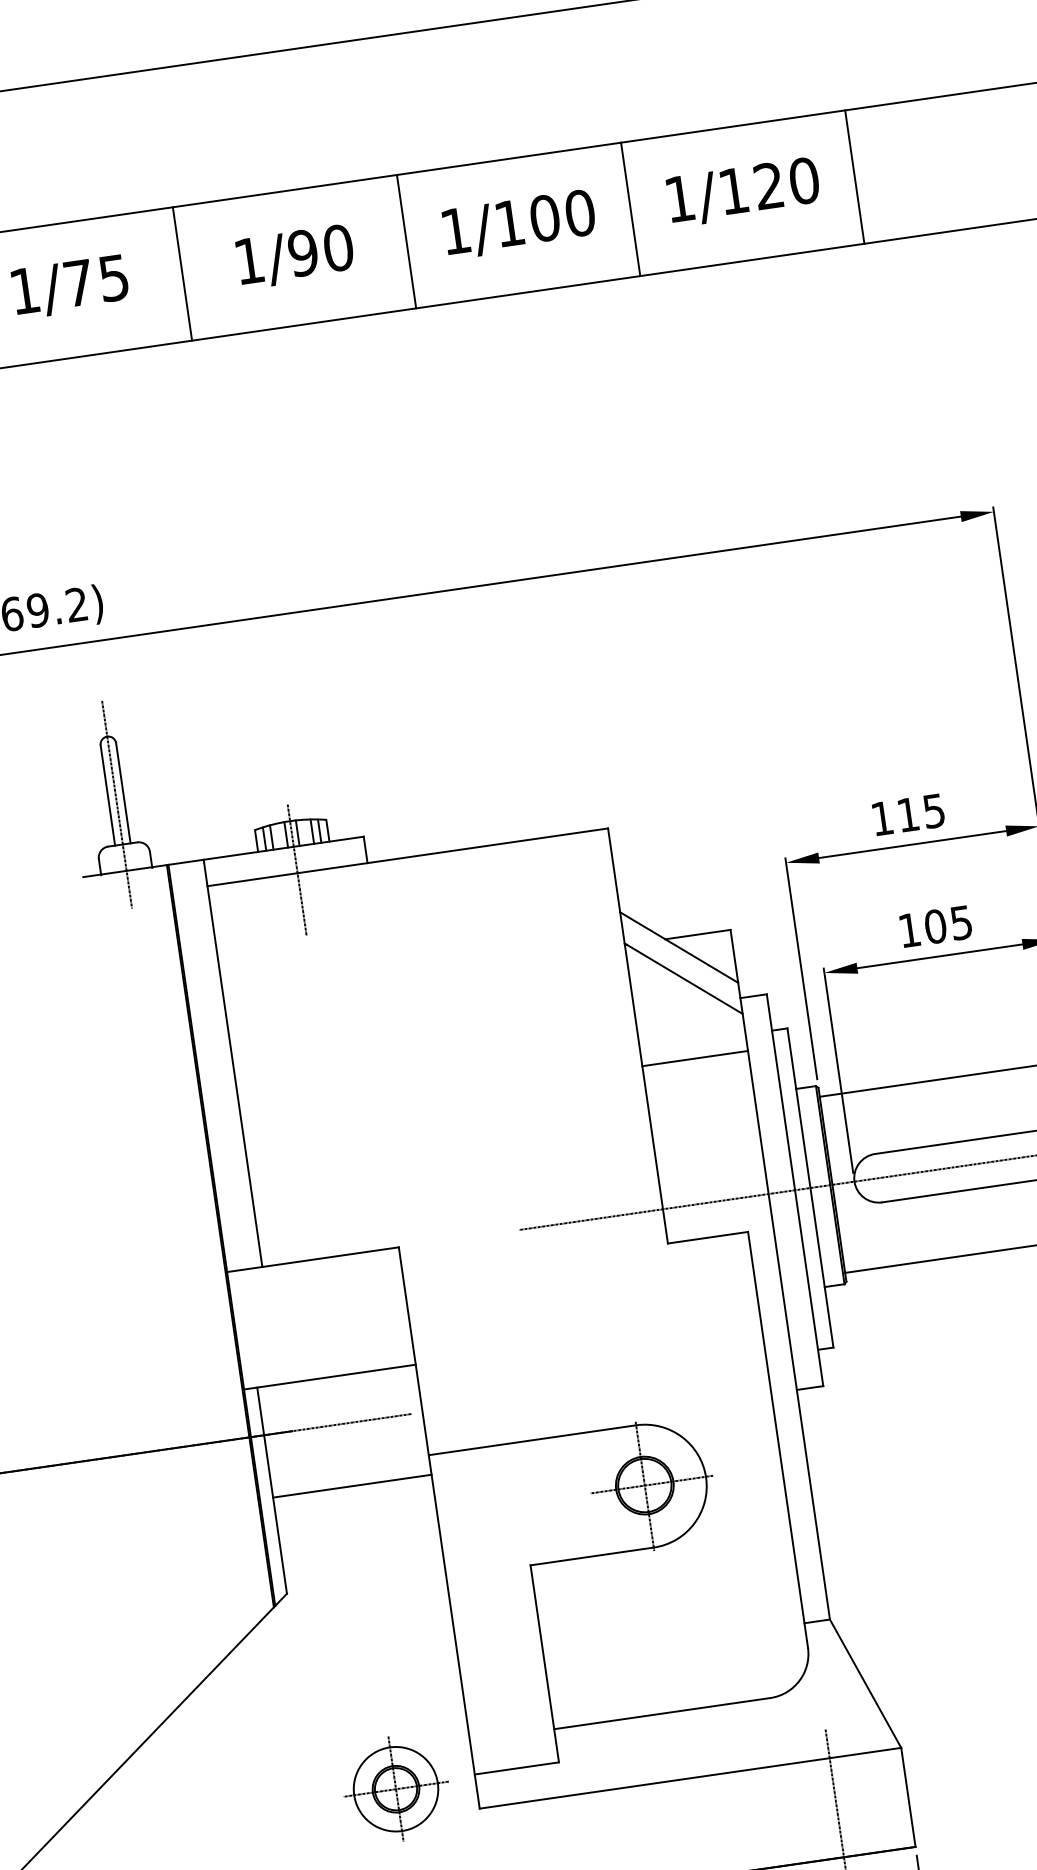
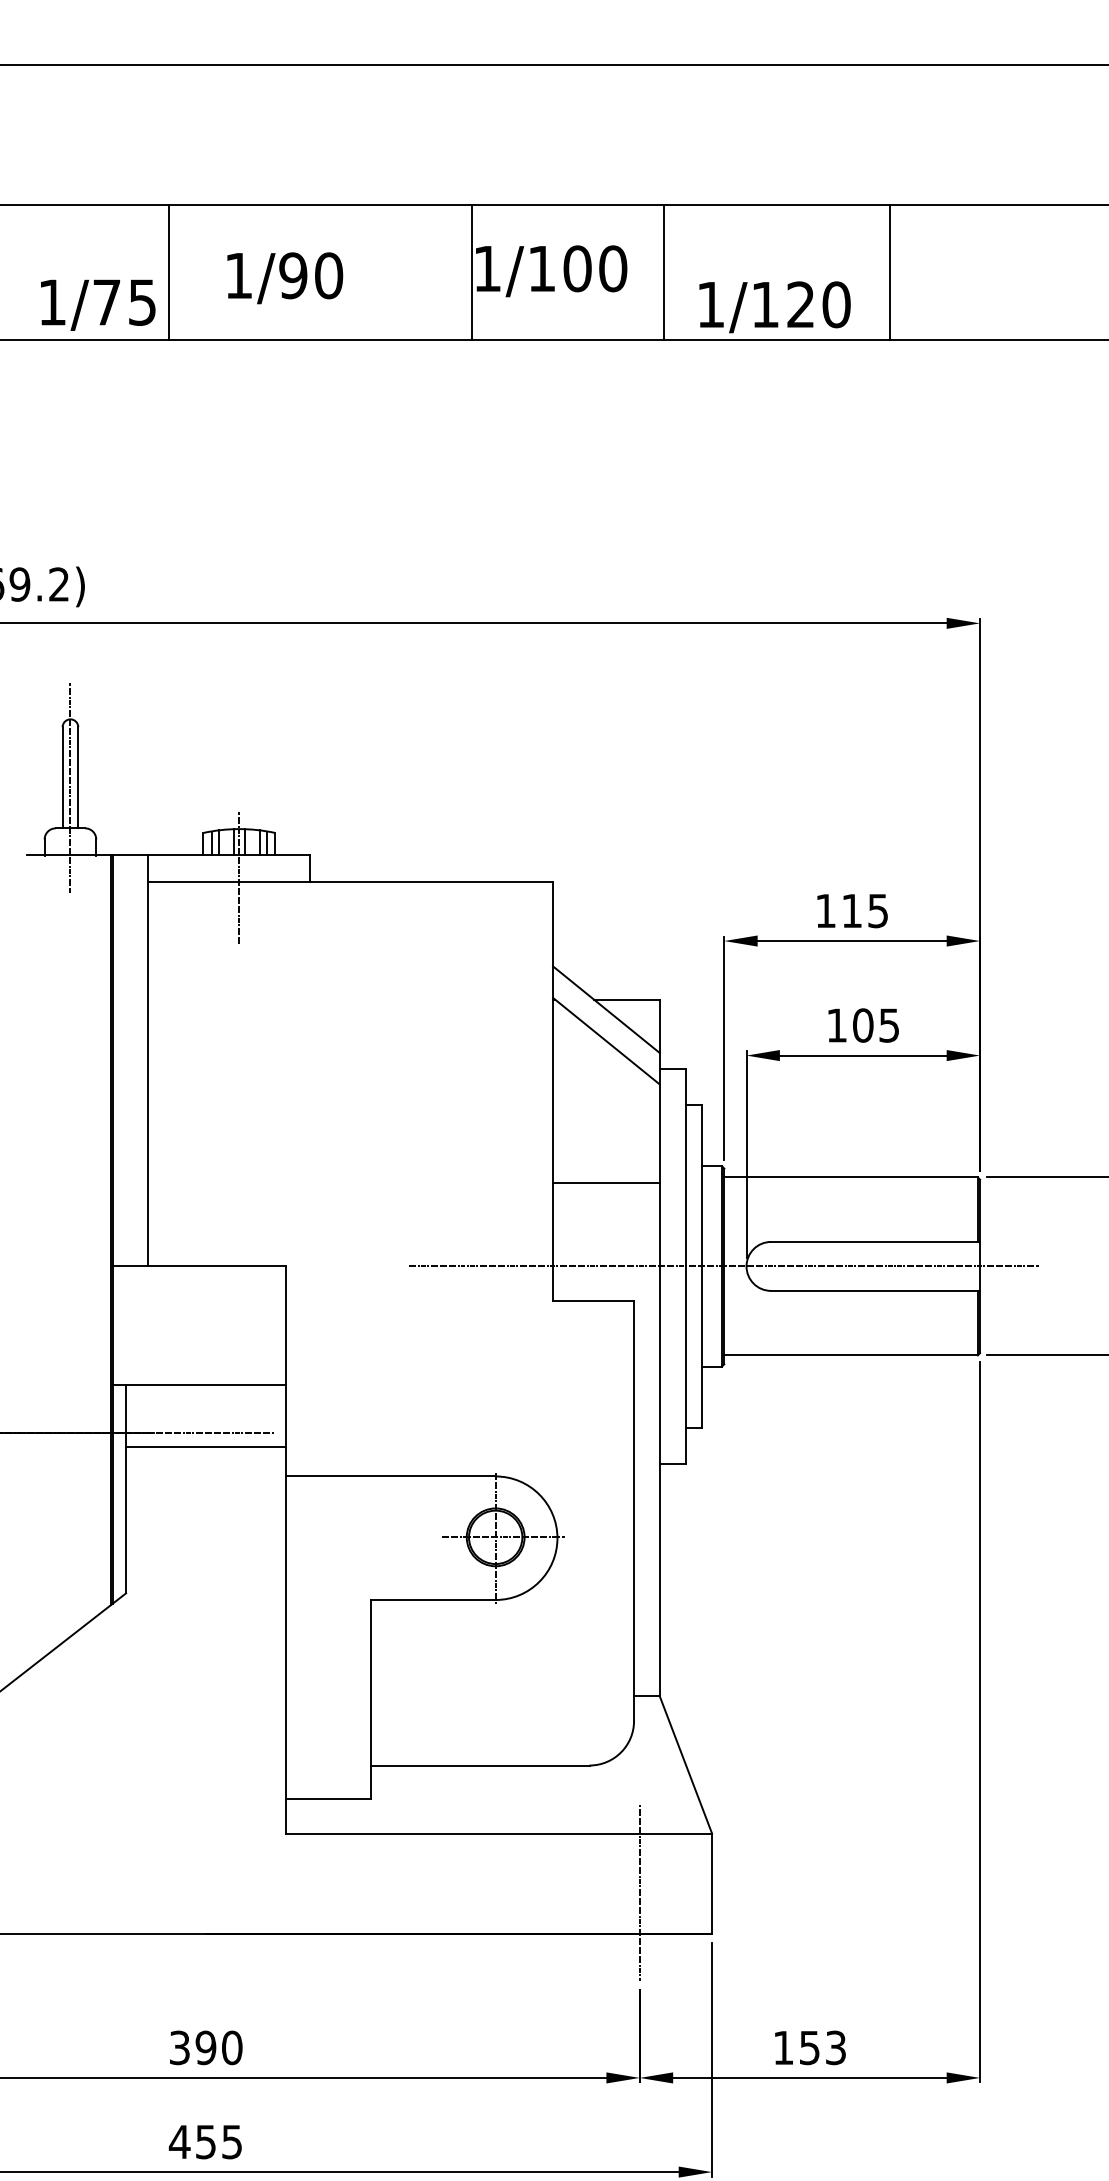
text: (743, 192) -> (774, 307), moved
line: (406, 240) -> (472, 271), moved
text: (295, 256) -> (285, 278), moved
line: (182, 273) -> (168, 271), moved
text: (70, 286) -> (98, 304), moved
line: (695, 1058) -> (606, 1182), moved
line: (352, 1486) -> (206, 1447), moved
part: (396, 1788) -> (206, 1801), removed

